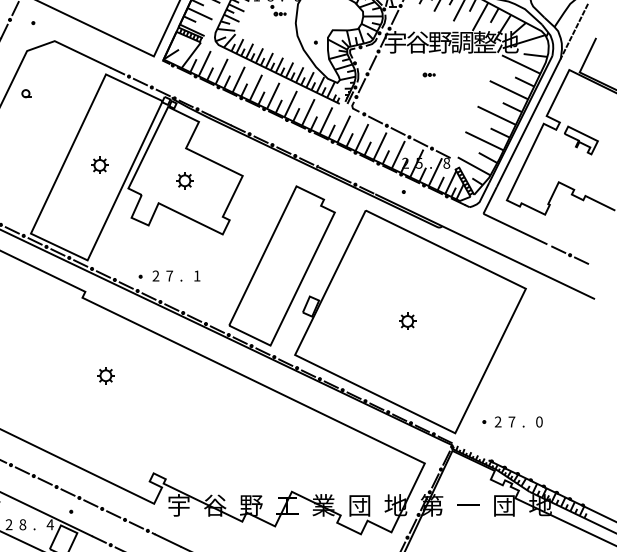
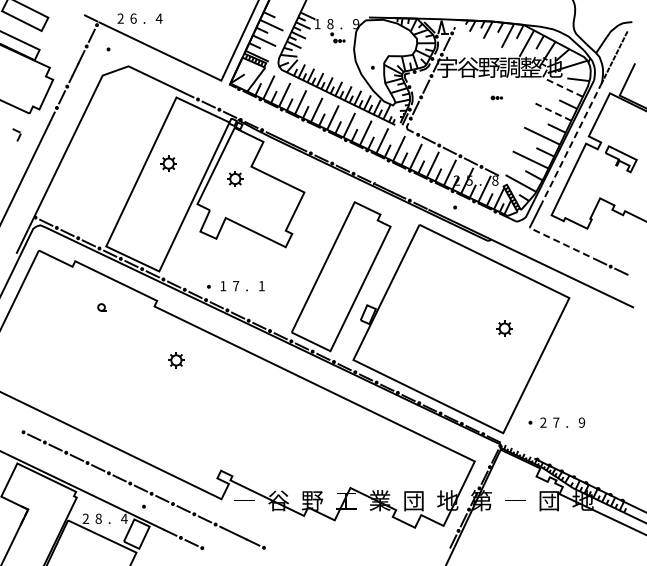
line: (520, 64) -> (564, 88), solid -> dashed
part: (428, 74) -> (496, 97), moved
line: (508, 90) -> (553, 112), solid -> dashed
part: (25, 93) -> (101, 307), moved
line: (528, 123) -> (571, 143), solid -> dashed
part: (99, 165) -> (168, 163), moved
part: (185, 180) -> (235, 178), moved
line: (515, 228) -> (559, 241), solid -> dashed
text: (156, 276) -> (223, 286), 2 -> 1
part: (407, 321) -> (504, 328), moved
part: (106, 375) -> (176, 360), moved
text: (538, 421) -> (581, 422), 0 -> 9
text: (178, 505) -> (244, 500), 宇 -> 一

